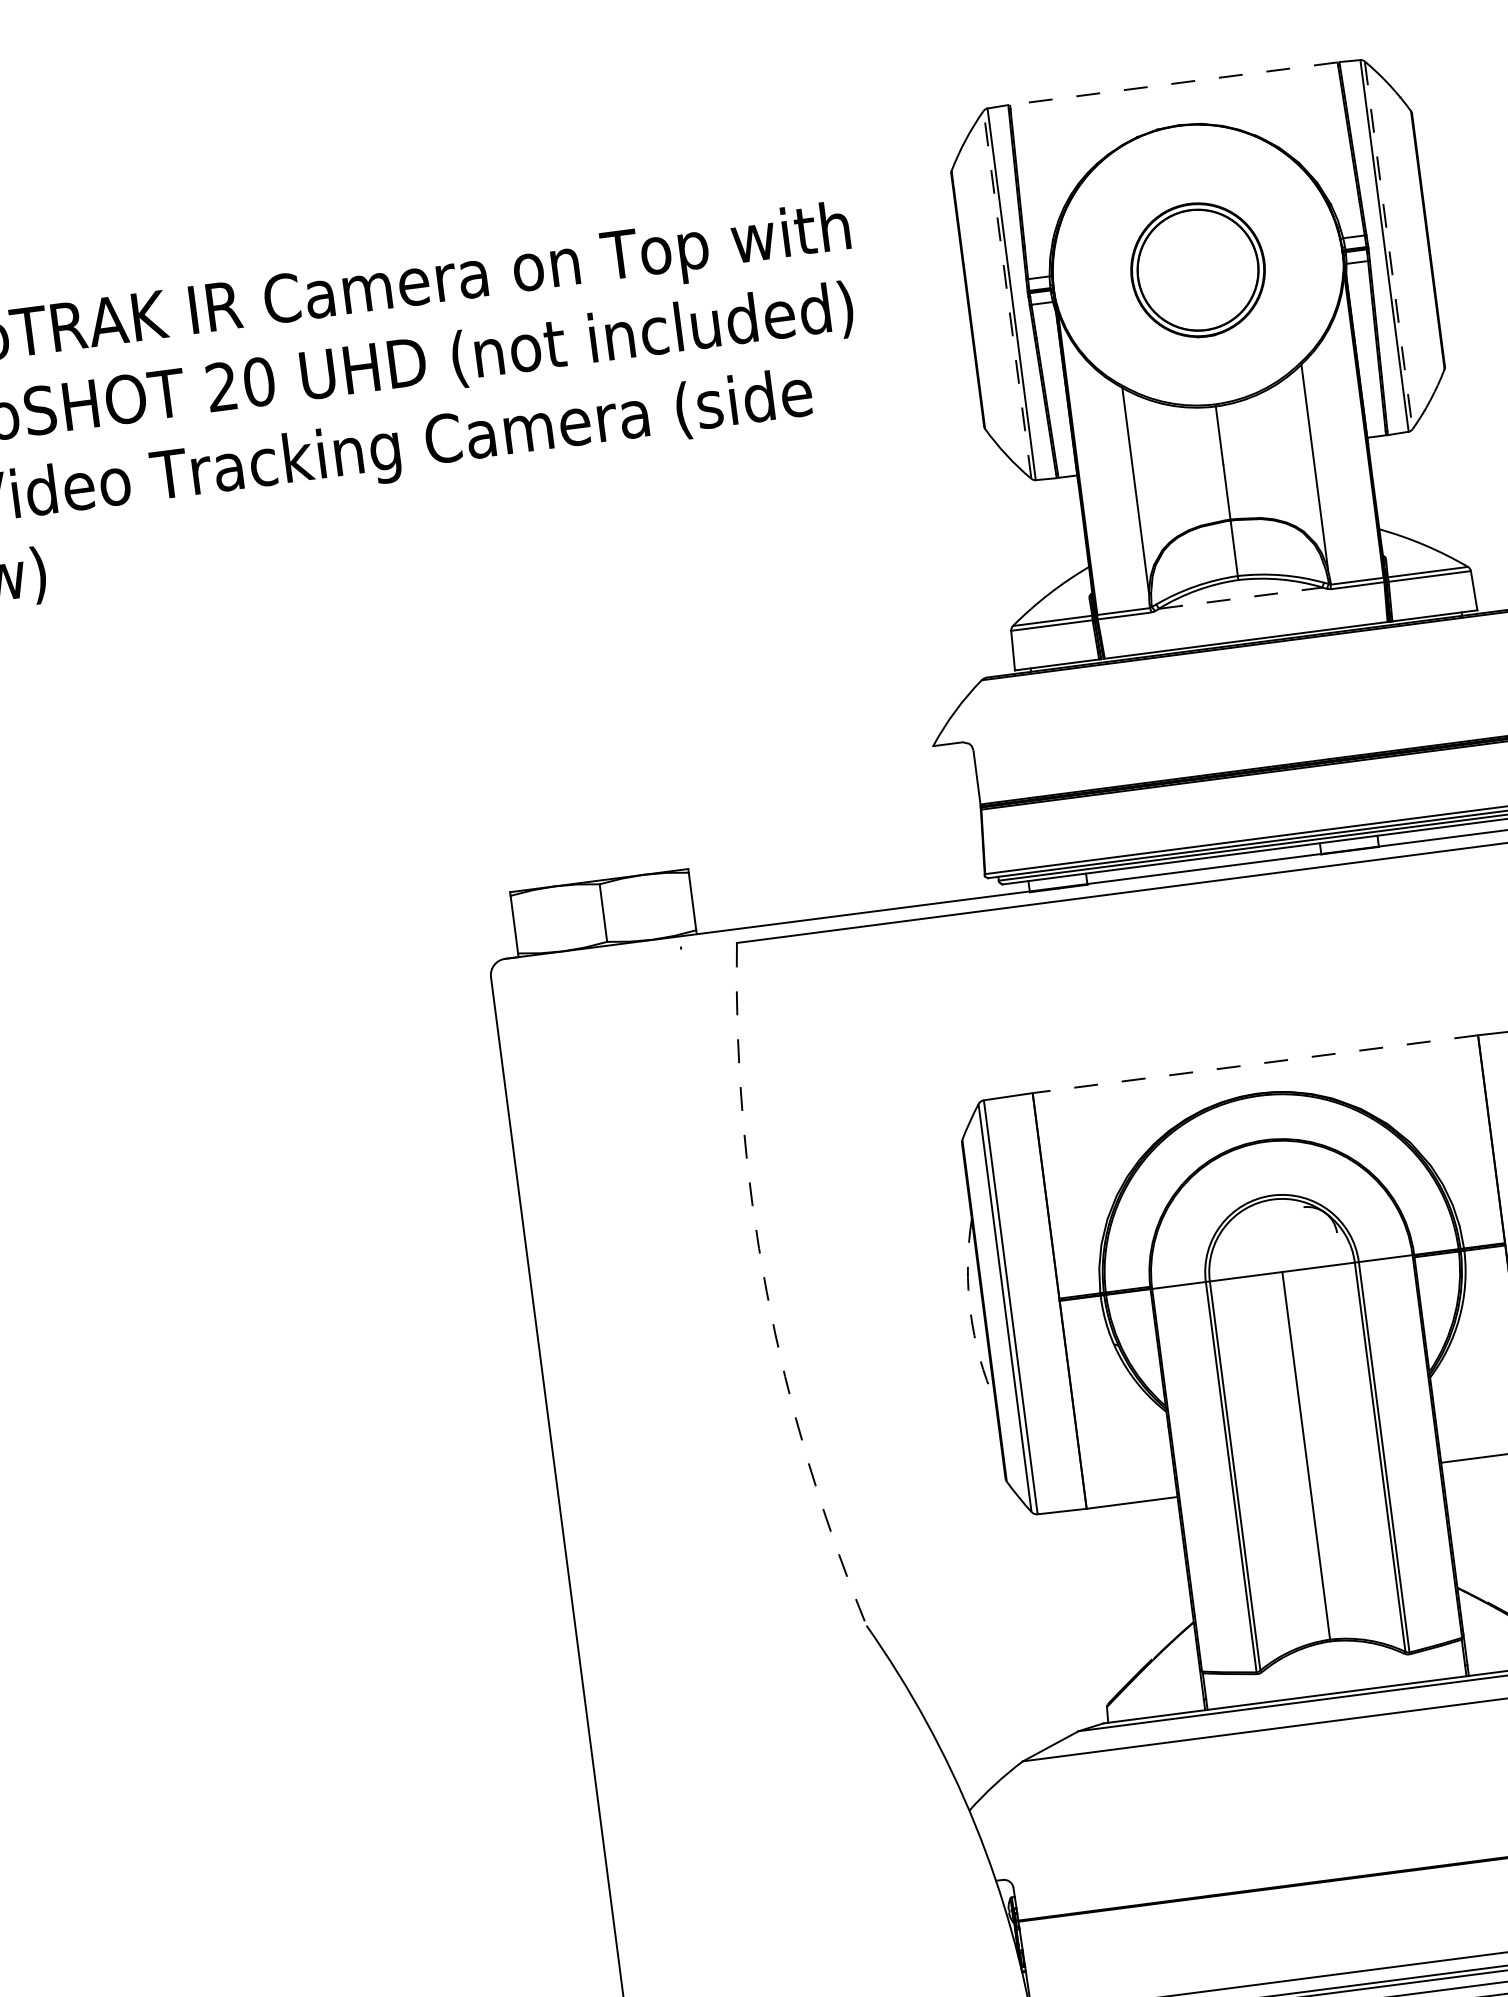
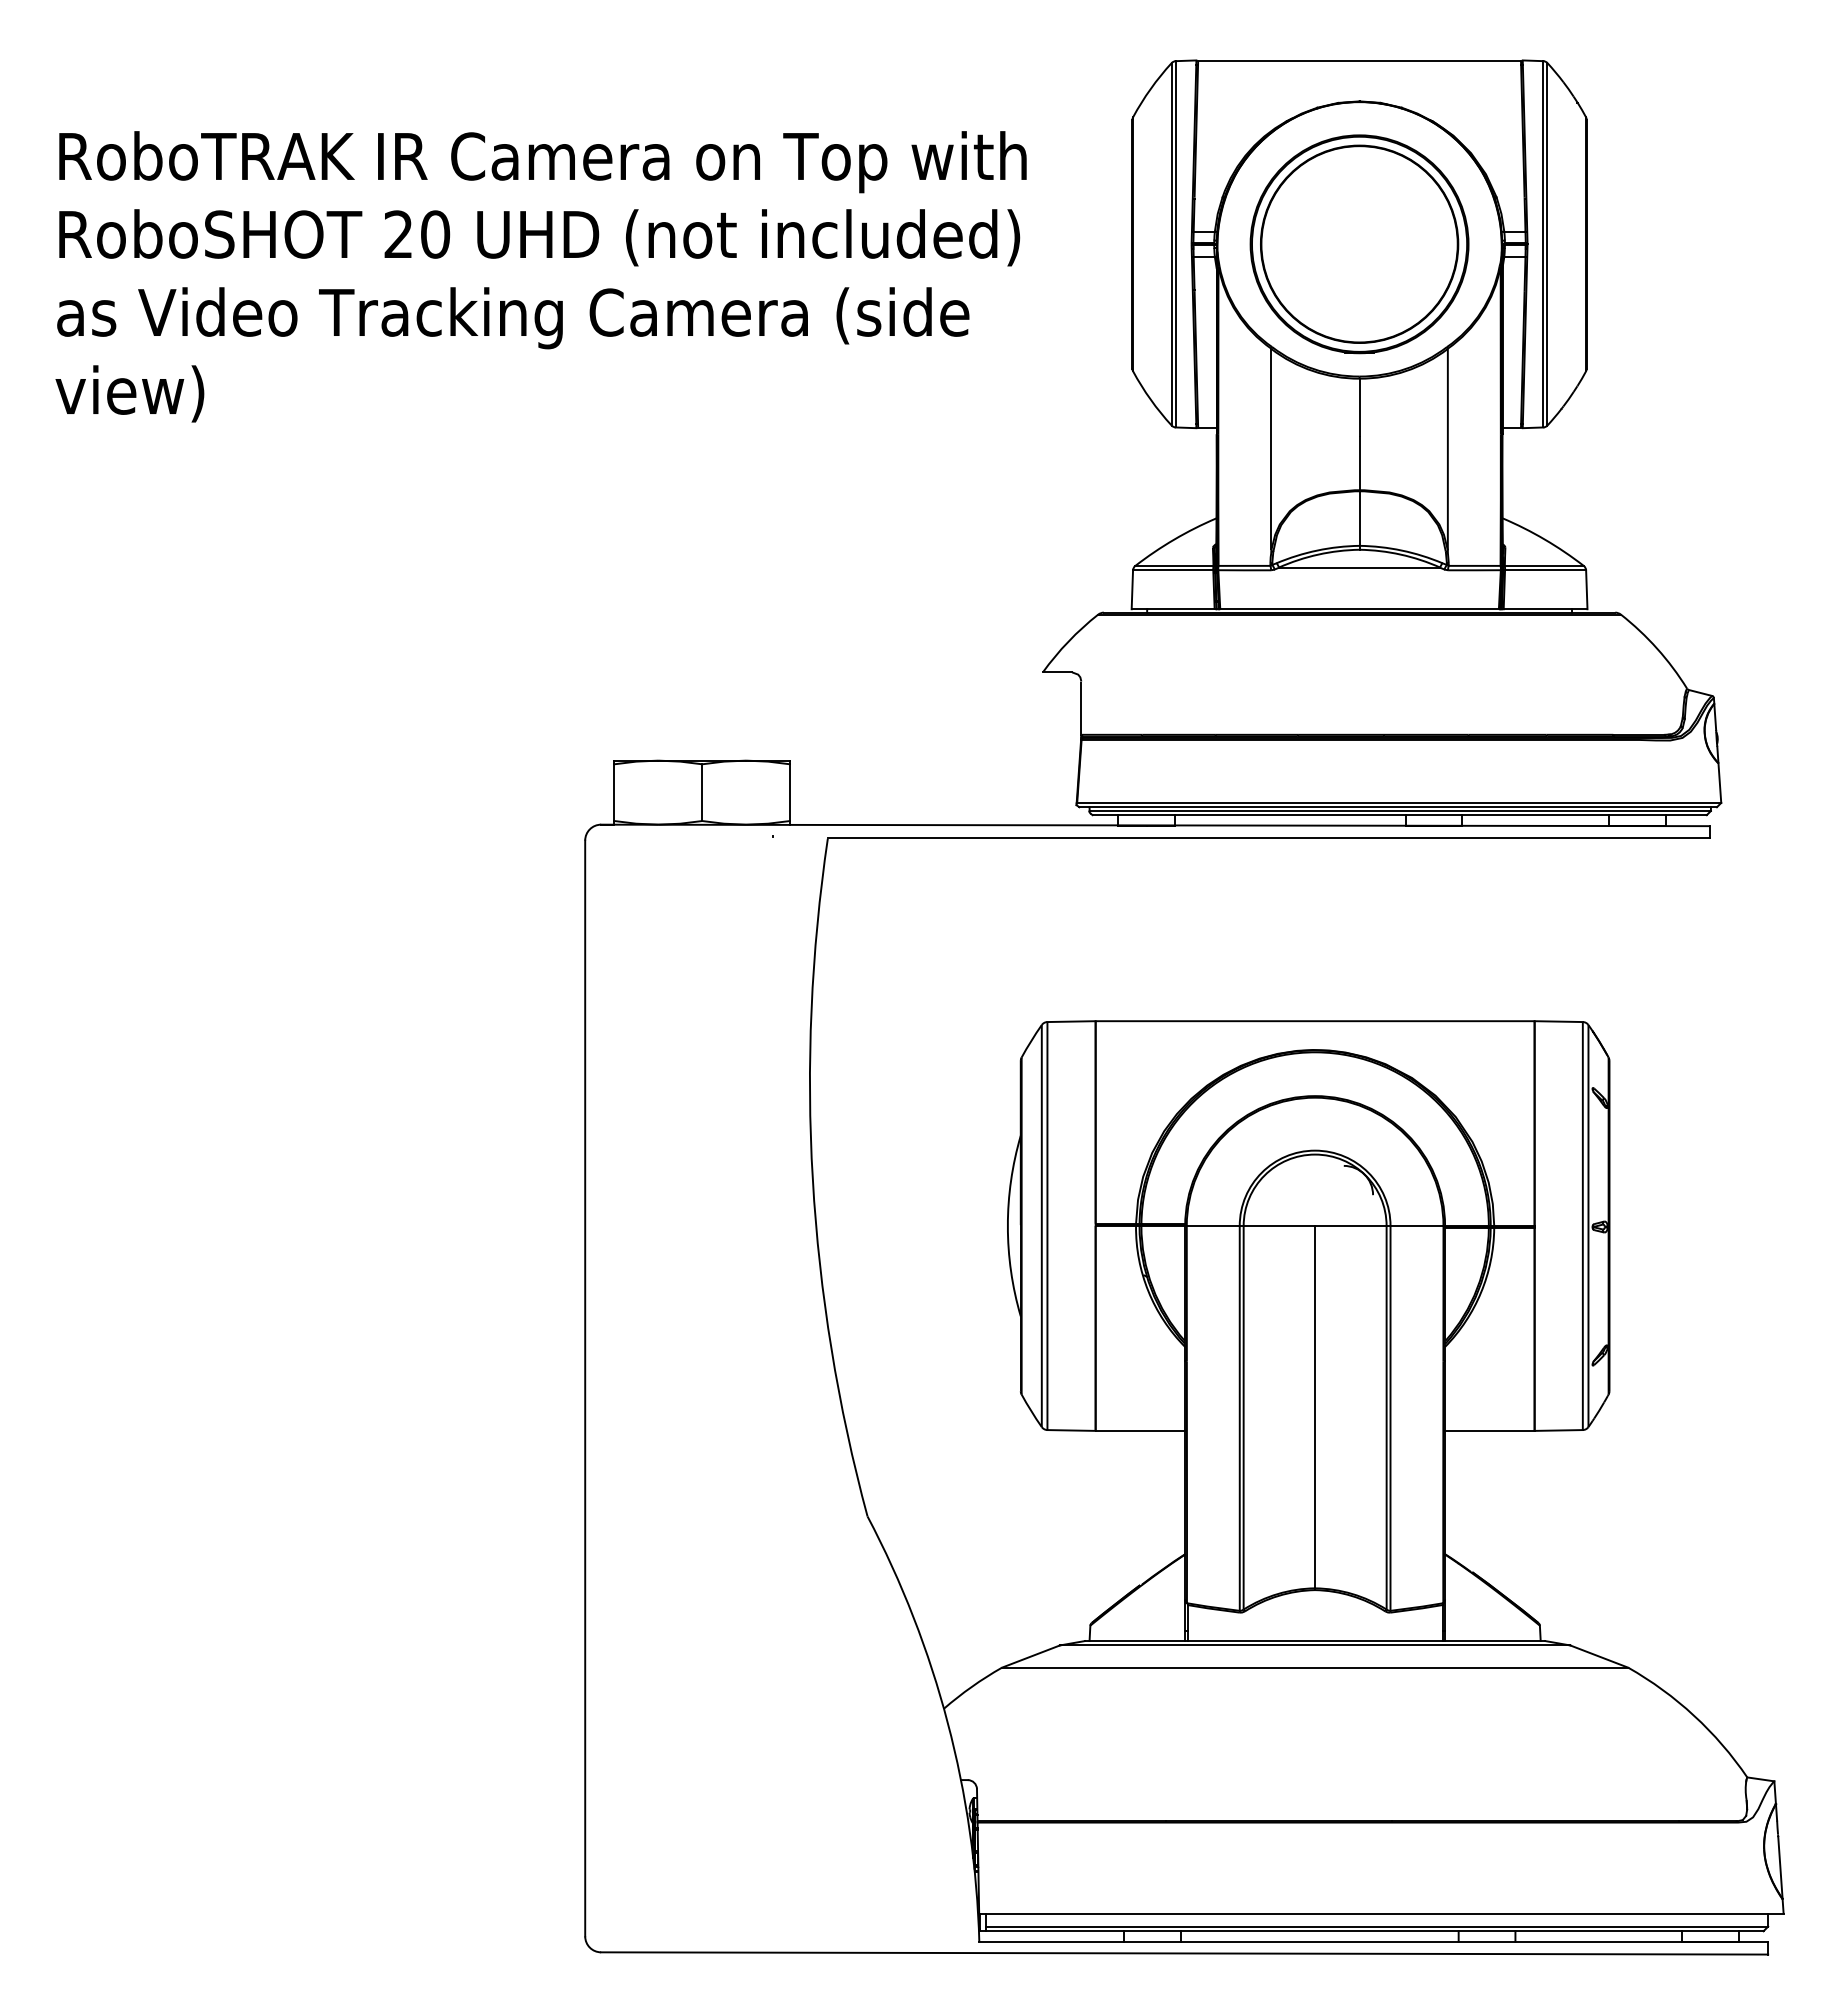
line: (1173, 83) -> (1359, 60), dashed -> solid
line: (1388, 245) -> (1547, 244), dashed -> solid
part: (1198, 270) -> (1359, 244), size x1.67
line: (1007, 294) -> (1171, 243), dashed -> solid
line: (1241, 597) -> (1360, 567), dashed -> solid
line: (1254, 1064) -> (1314, 1021), dashed -> solid
arc: (766, 1291) -> (812, 1179), dashed -> solid
arc: (970, 1313) -> (1007, 1226), dashed -> solid

